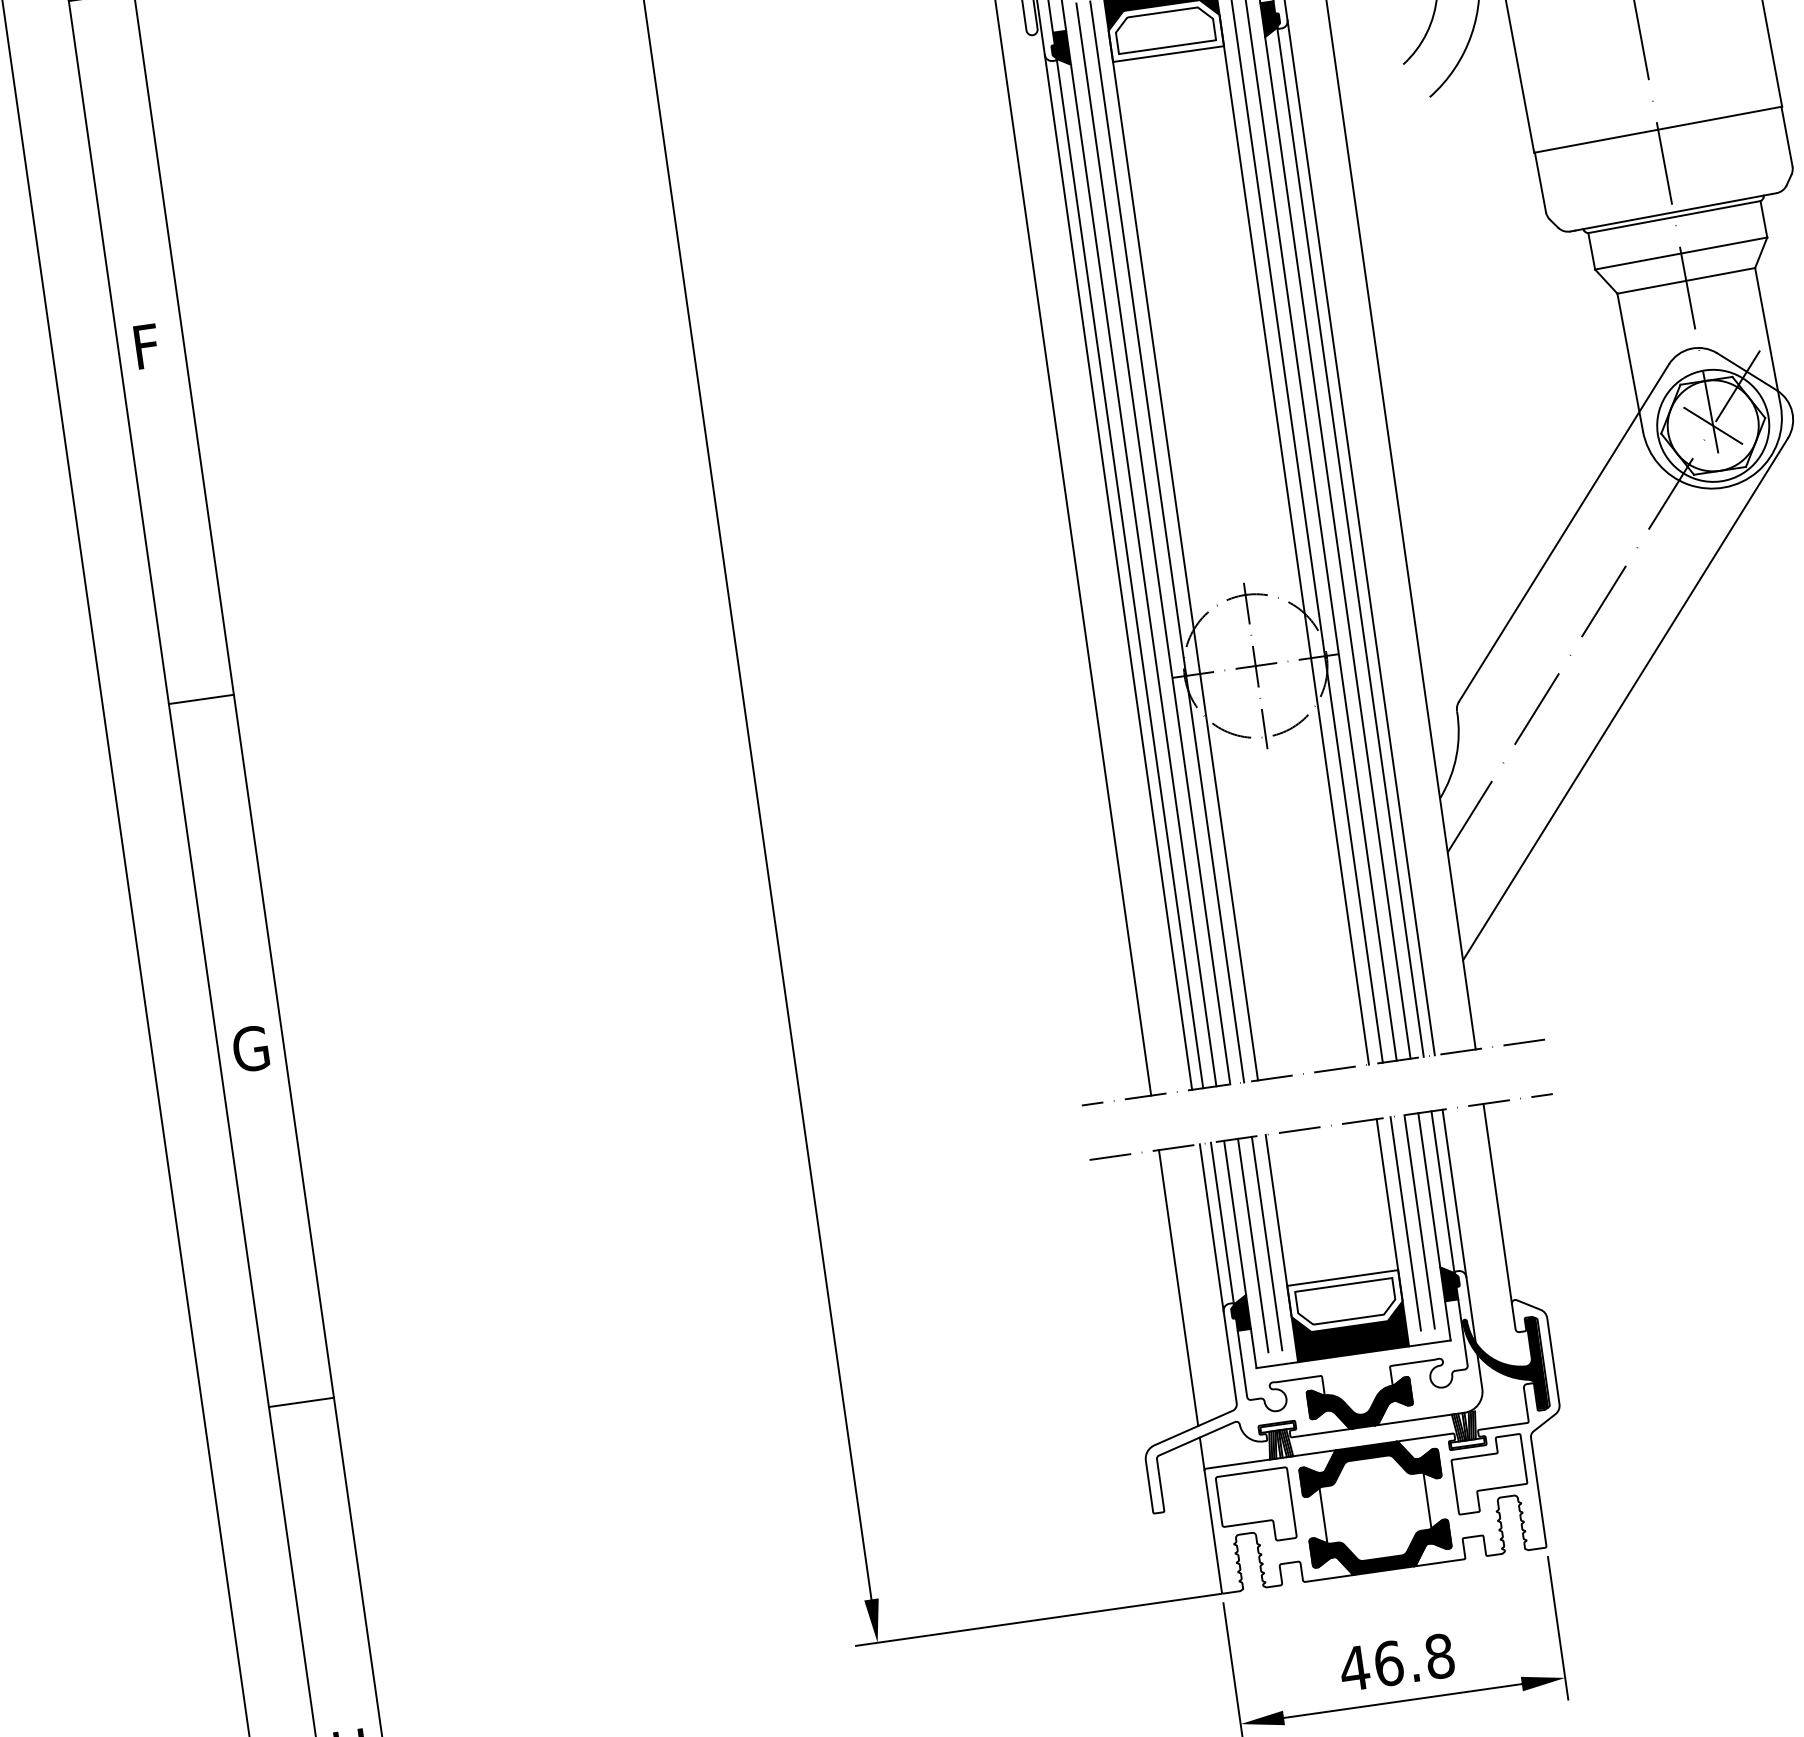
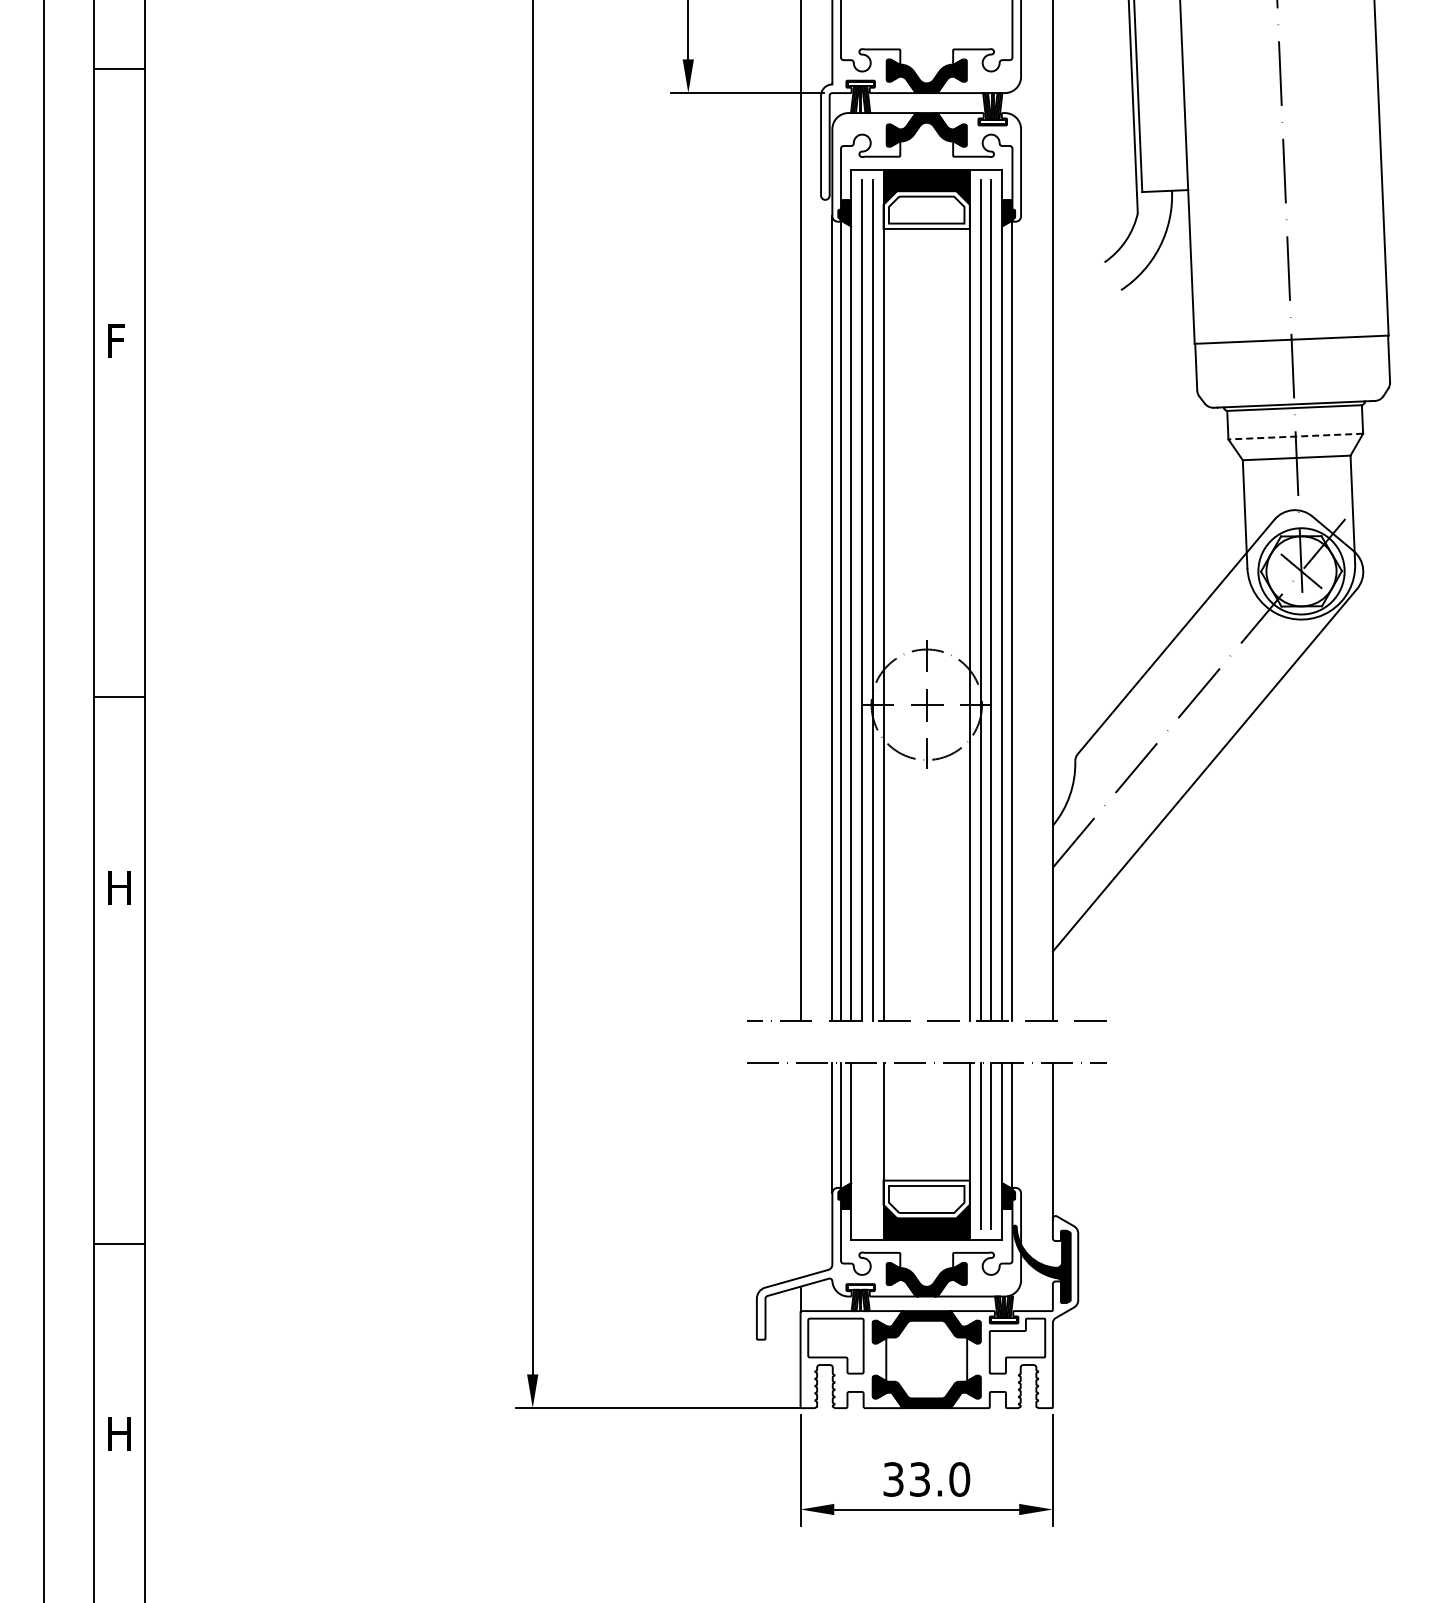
line: (1680, 253) -> (1295, 436), solid -> dashed
line: (1361, 537) -> (1021, 618), removed
line: (201, 698) -> (119, 696), moved
text: (250, 1048) -> (119, 887), G -> H
line: (1455, 1193) -> (1021, 1128), removed
line: (1266, 1244) -> (872, 1146), removed
line: (1253, 1245) -> (862, 1146), removed
line: (1178, 1288) -> (800, 1170), removed
line: (301, 1402) -> (119, 1244), moved
text: (1397, 1662) -> (926, 1479), 46.8 -> 33.0

